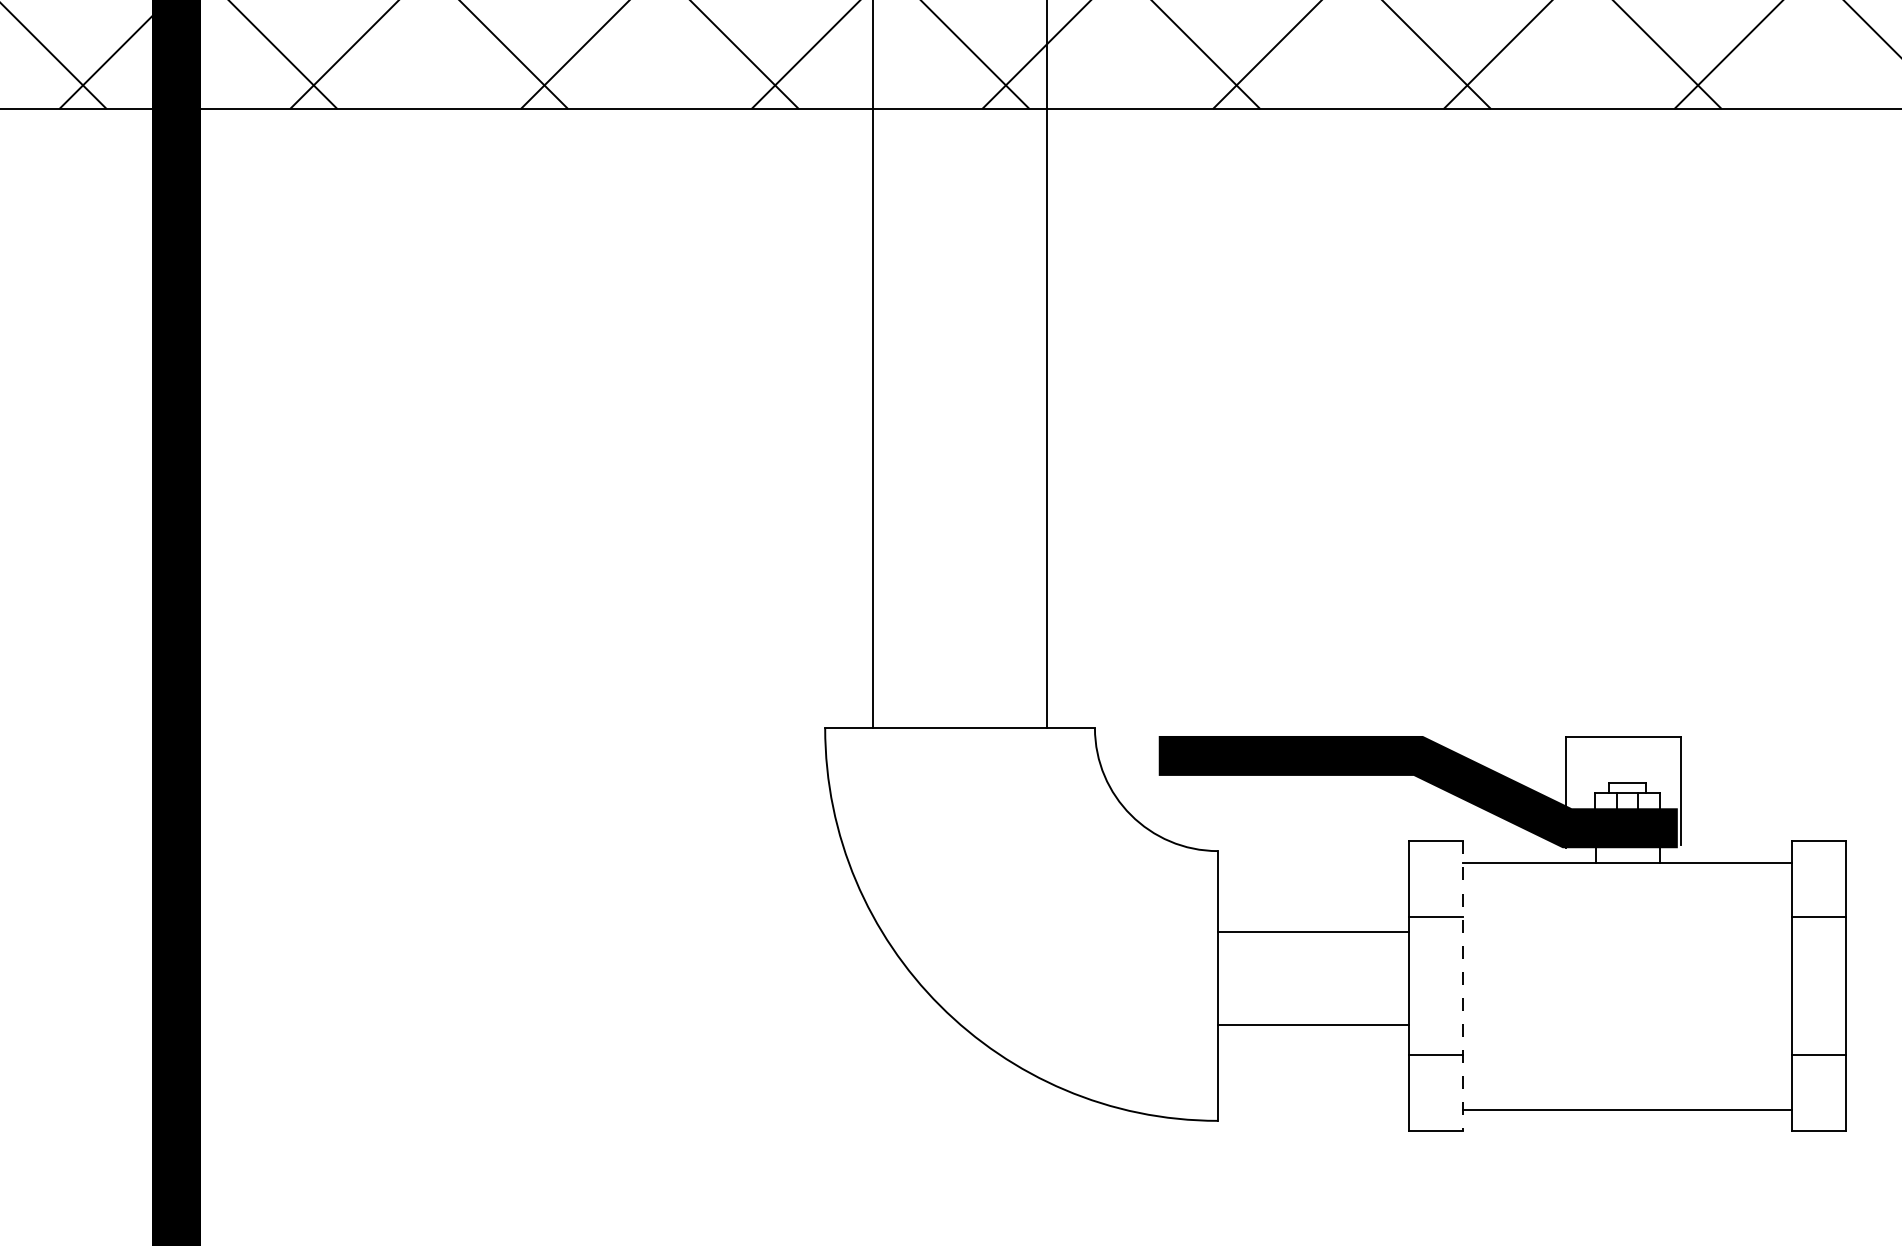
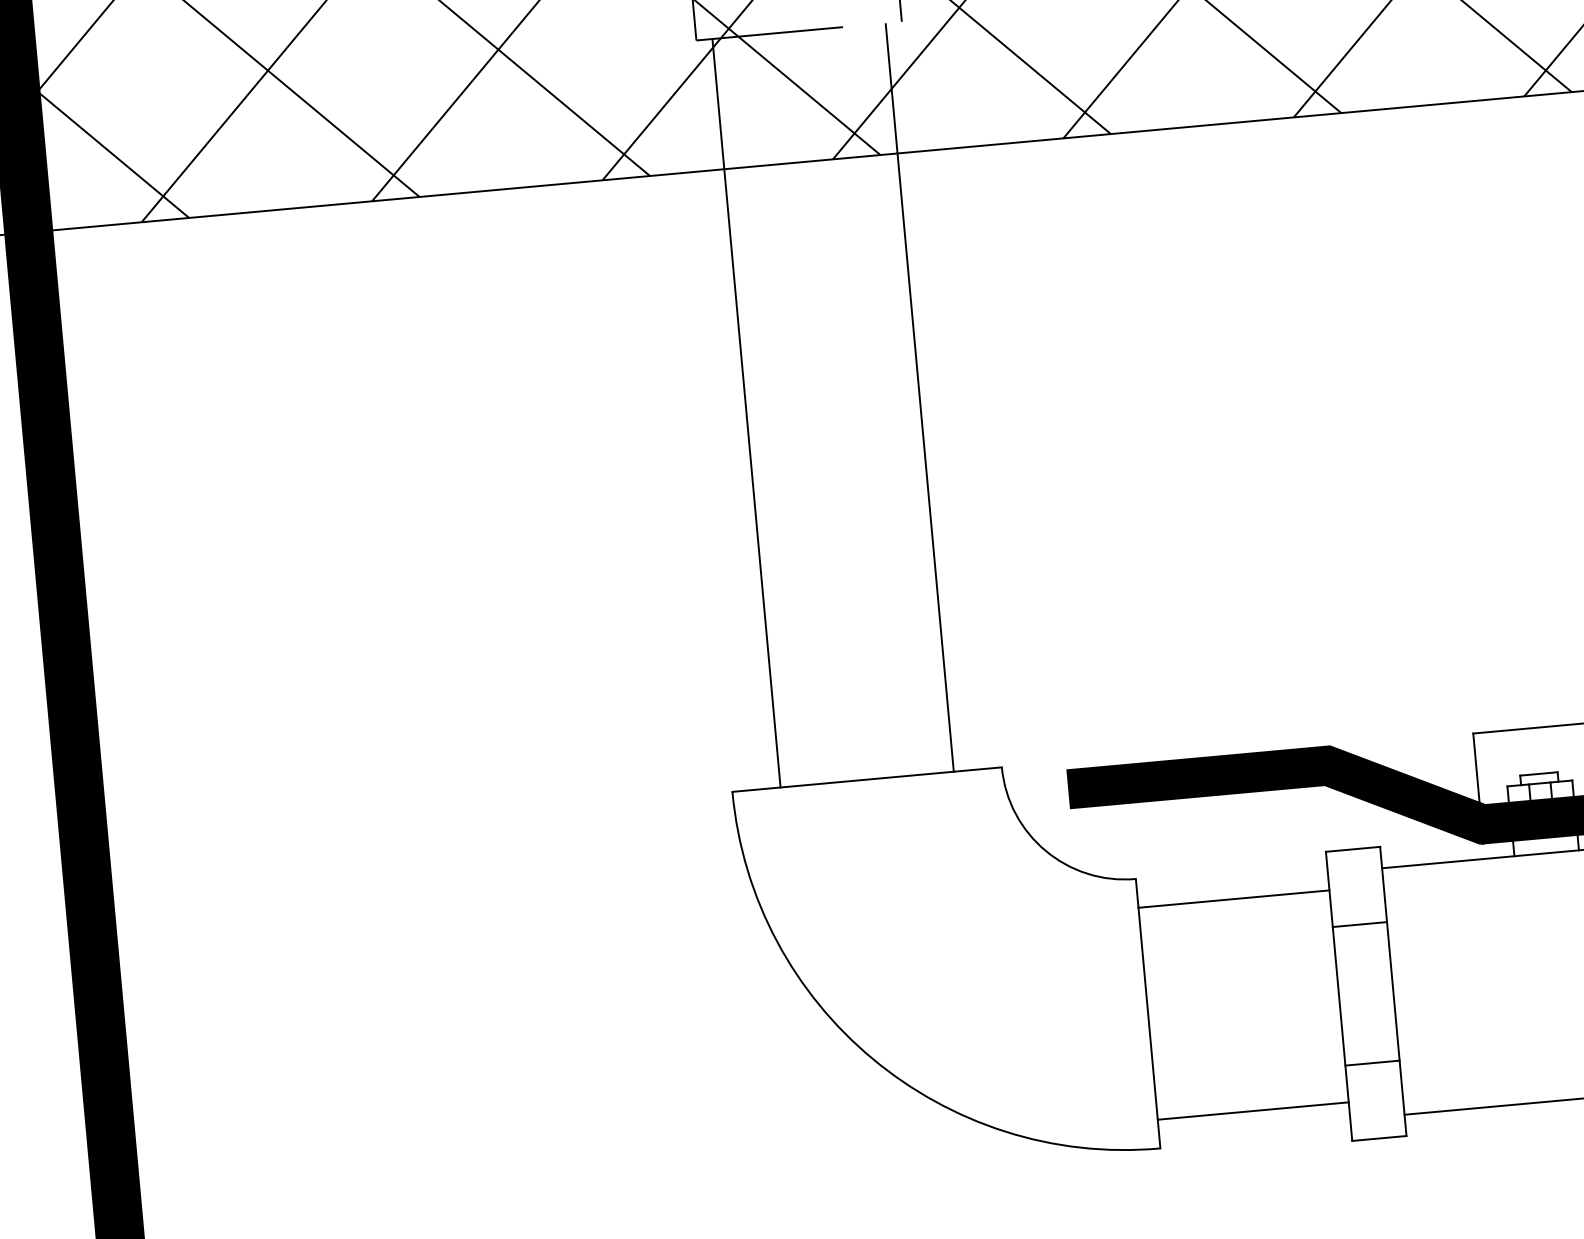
line: (1313, 931) -> (1233, 898), moved
line: (1463, 986) -> (1393, 991), dashed -> solid
line: (1313, 1025) -> (1253, 1111), moved

